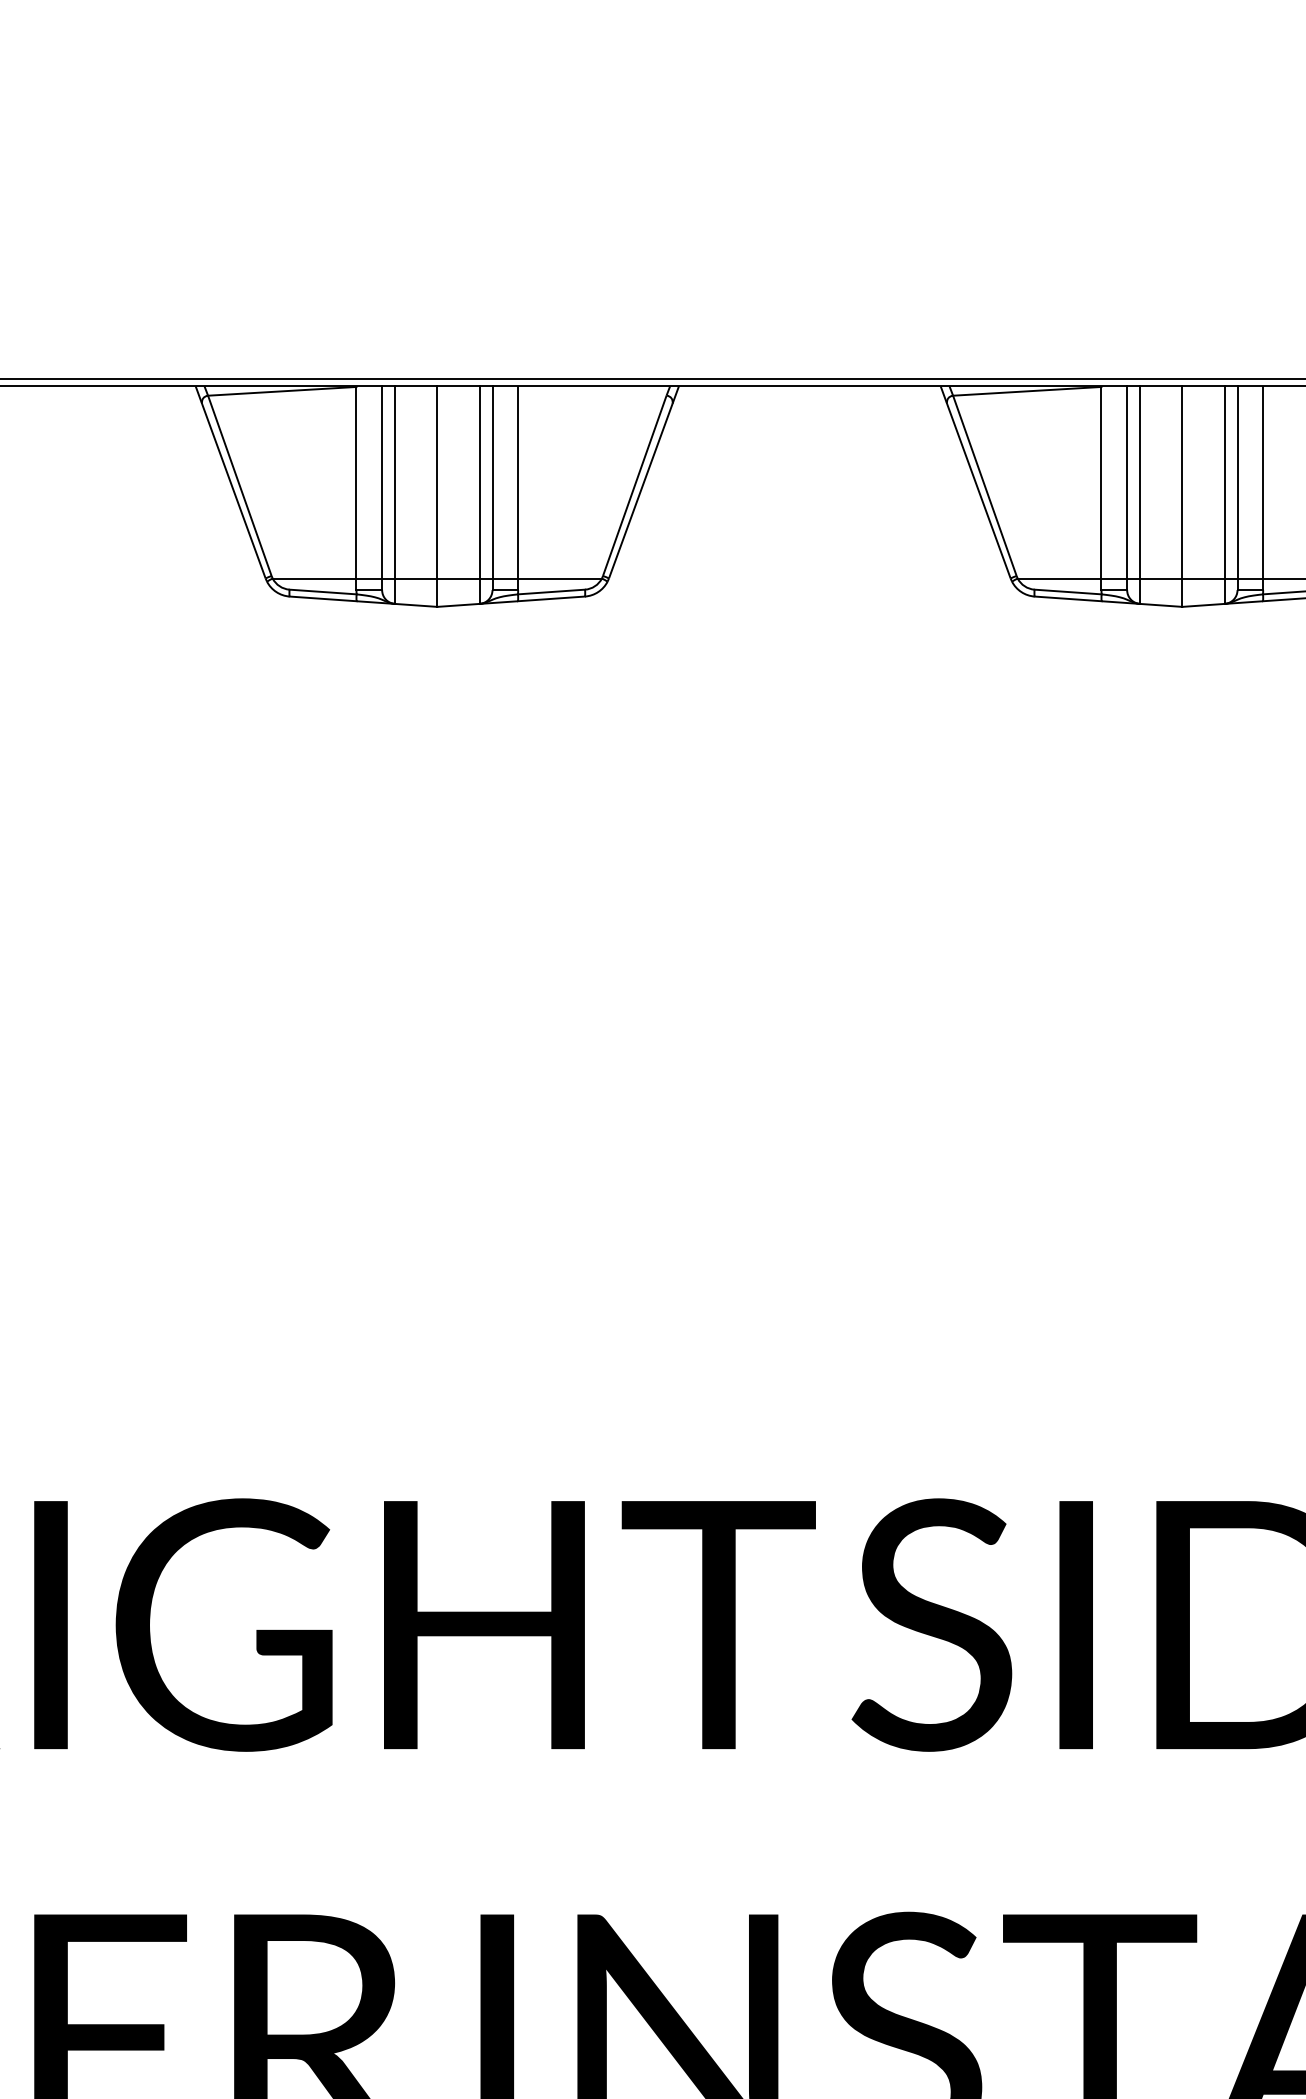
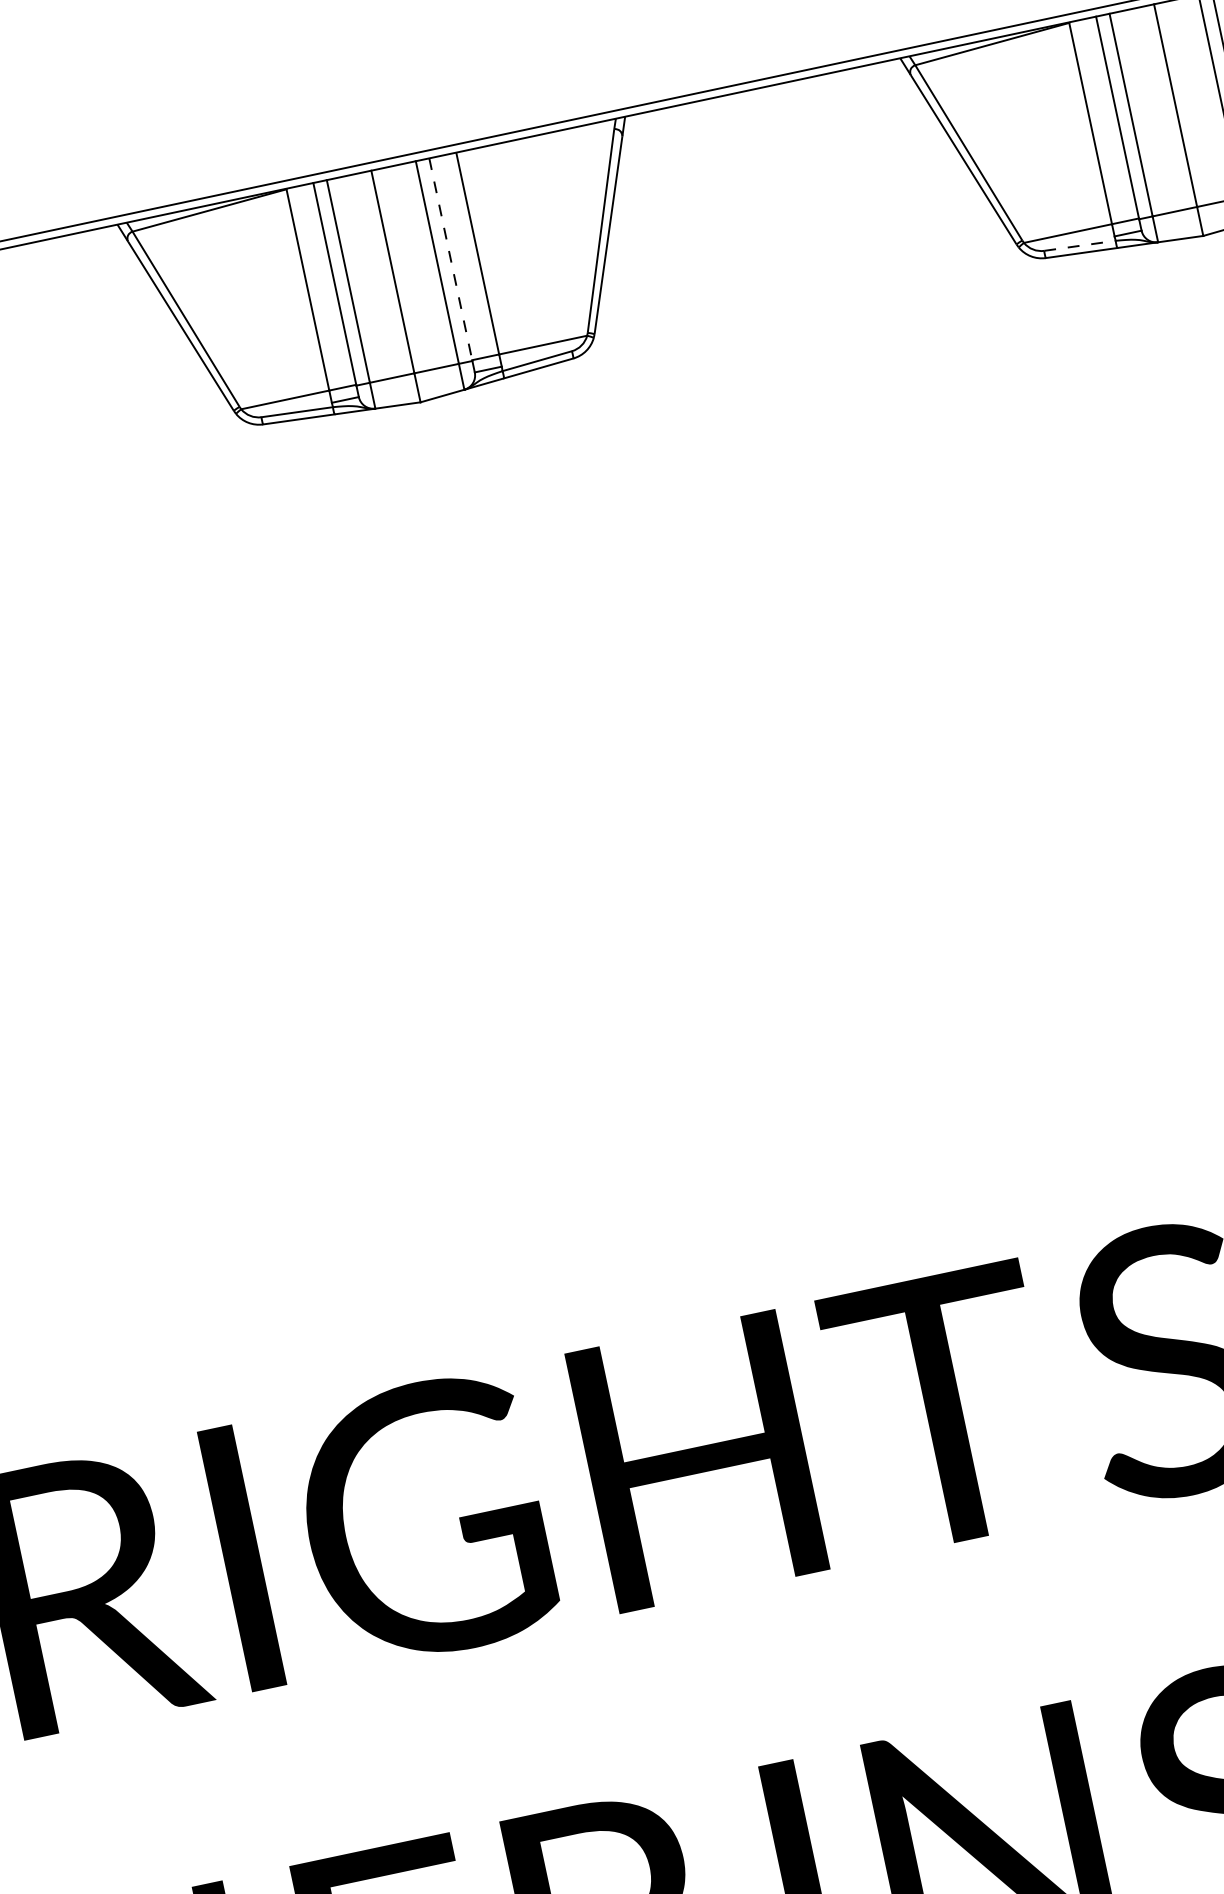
line: (492, 483) -> (450, 260), solid -> dashed
line: (1068, 592) -> (1080, 246), solid -> dashed

